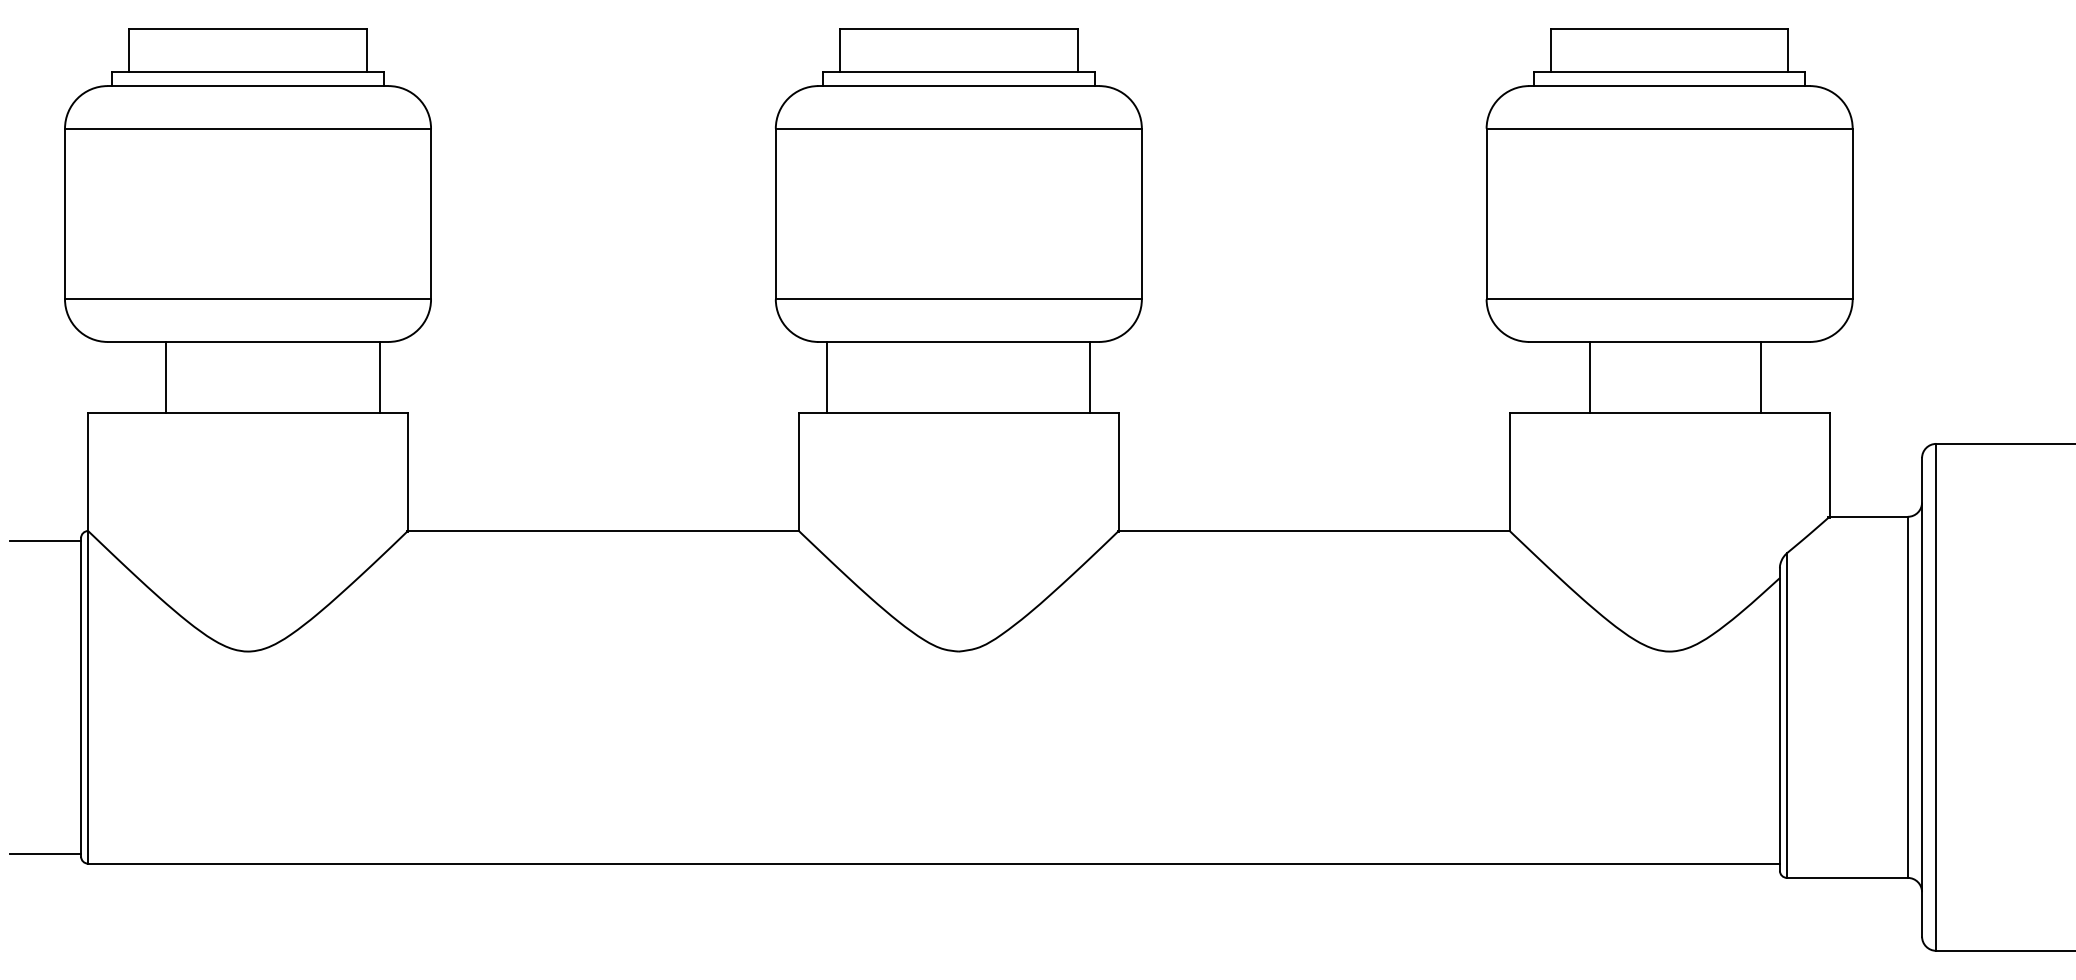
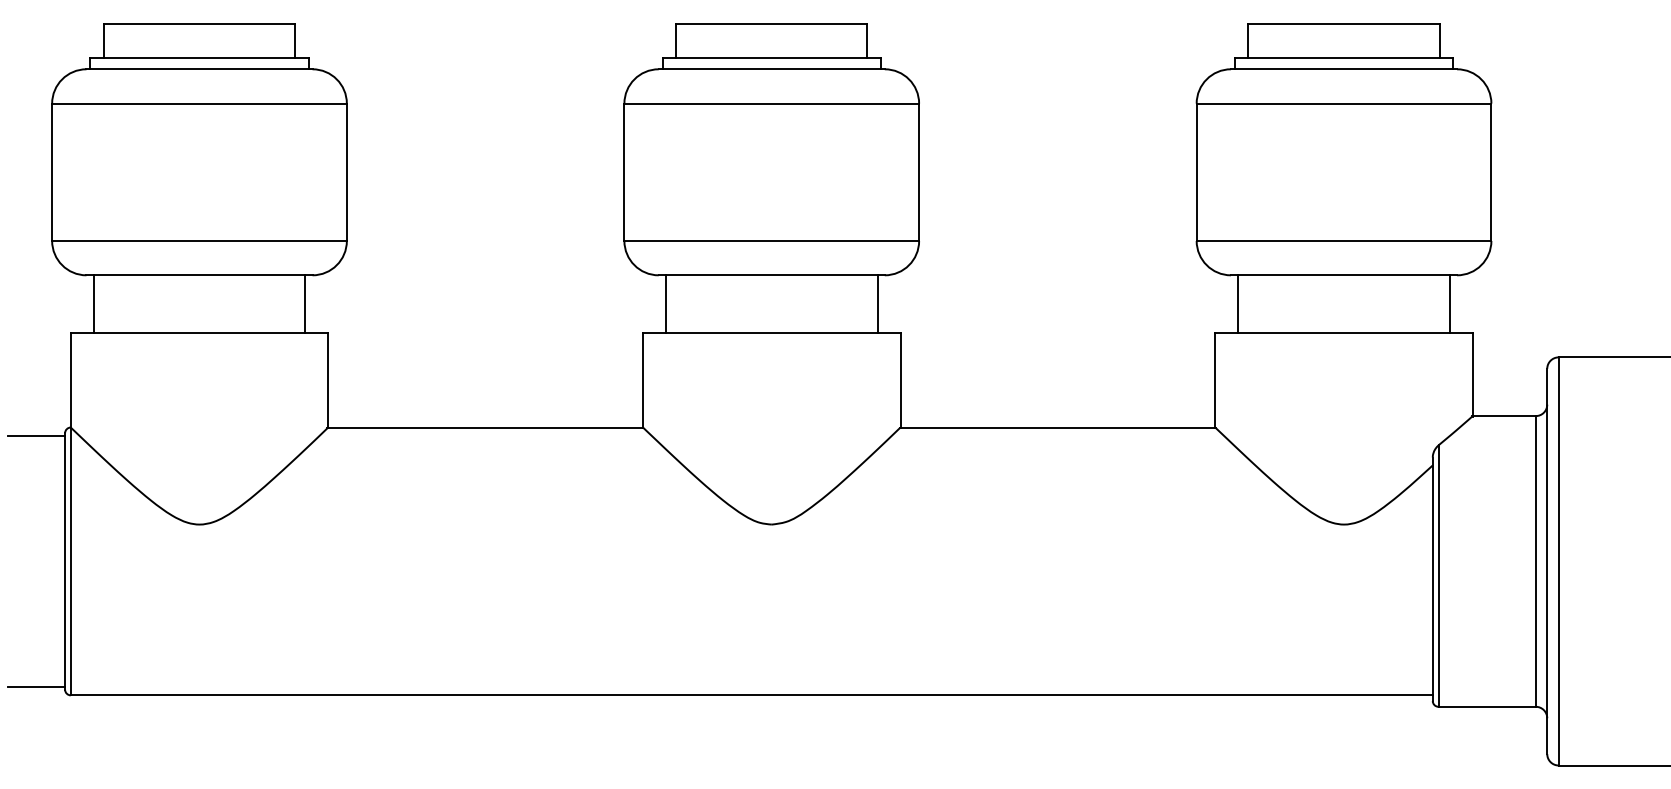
line: (166, 376) -> (93, 303), moved
line: (1590, 376) -> (1238, 303), moved
line: (1760, 376) -> (1449, 303), moved

